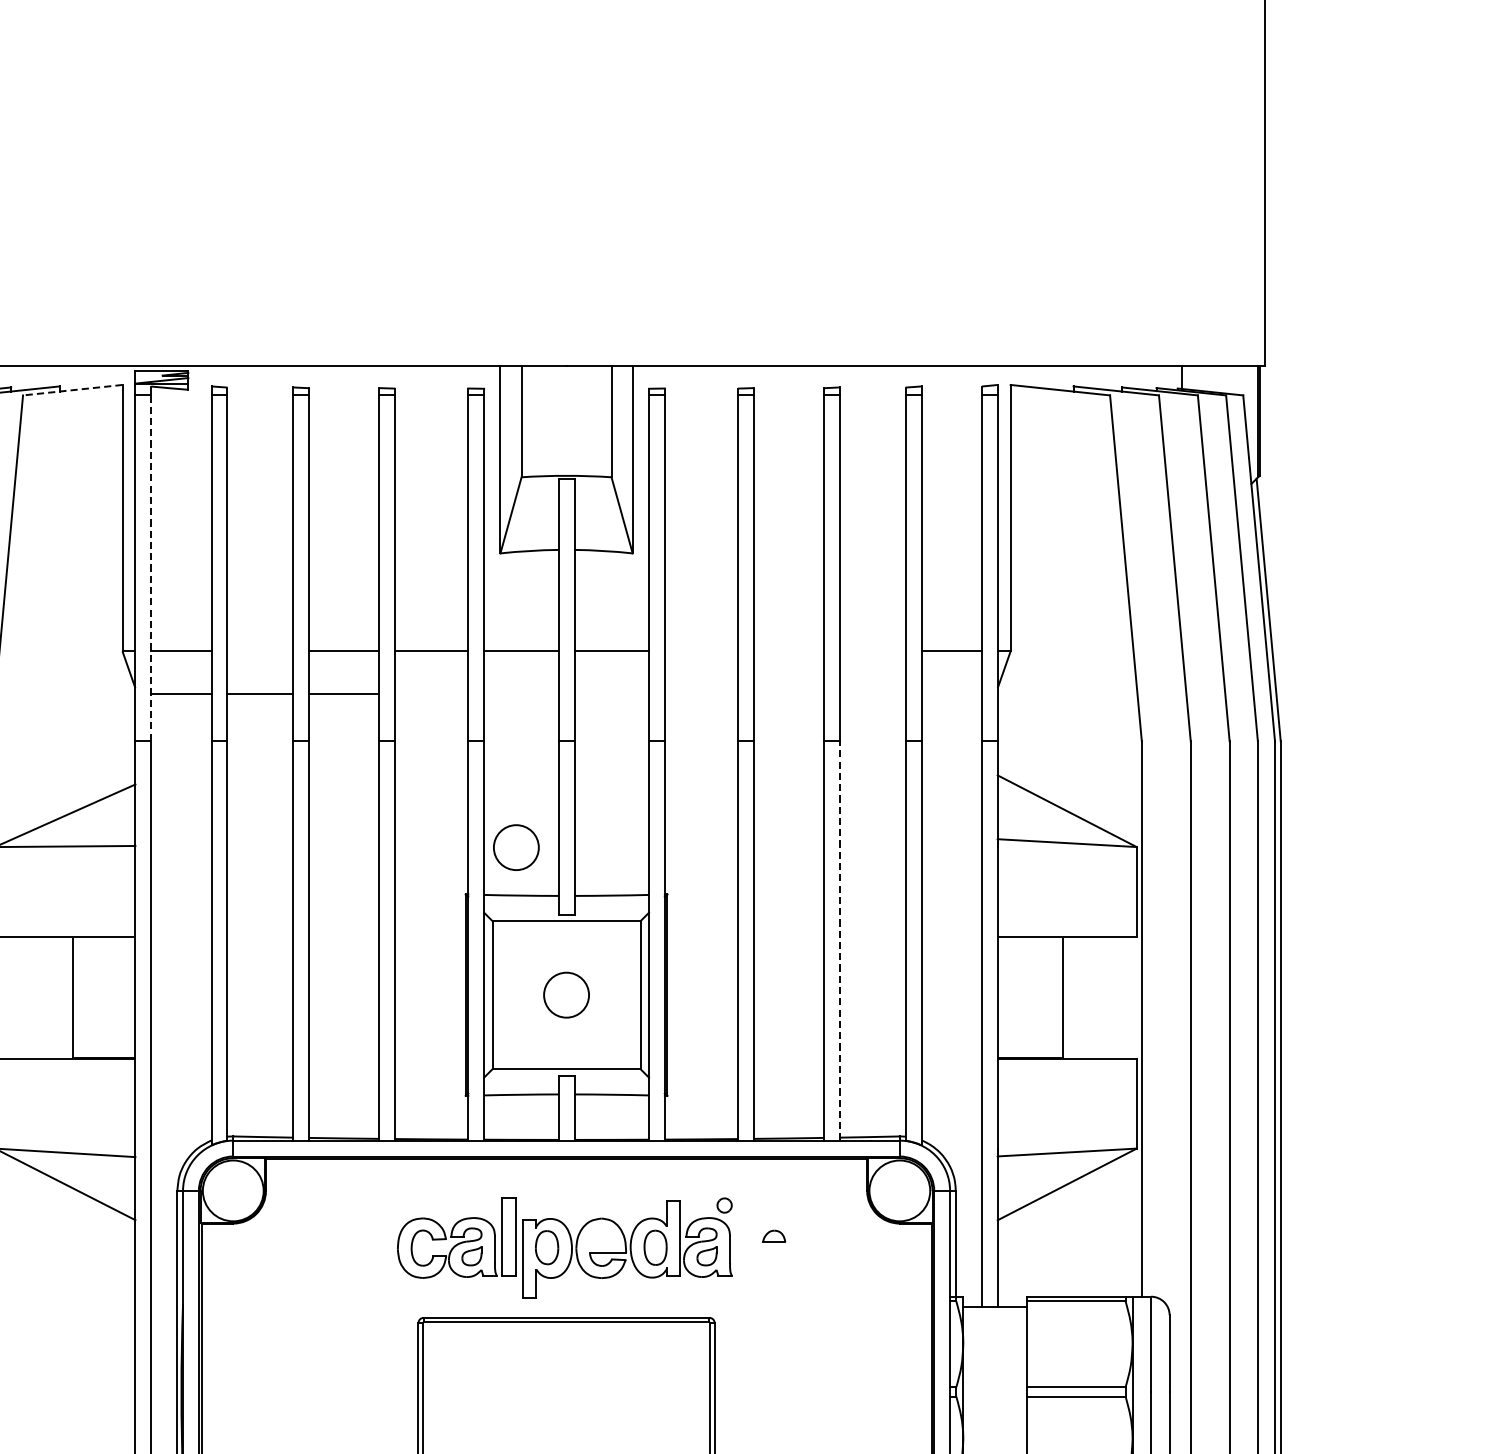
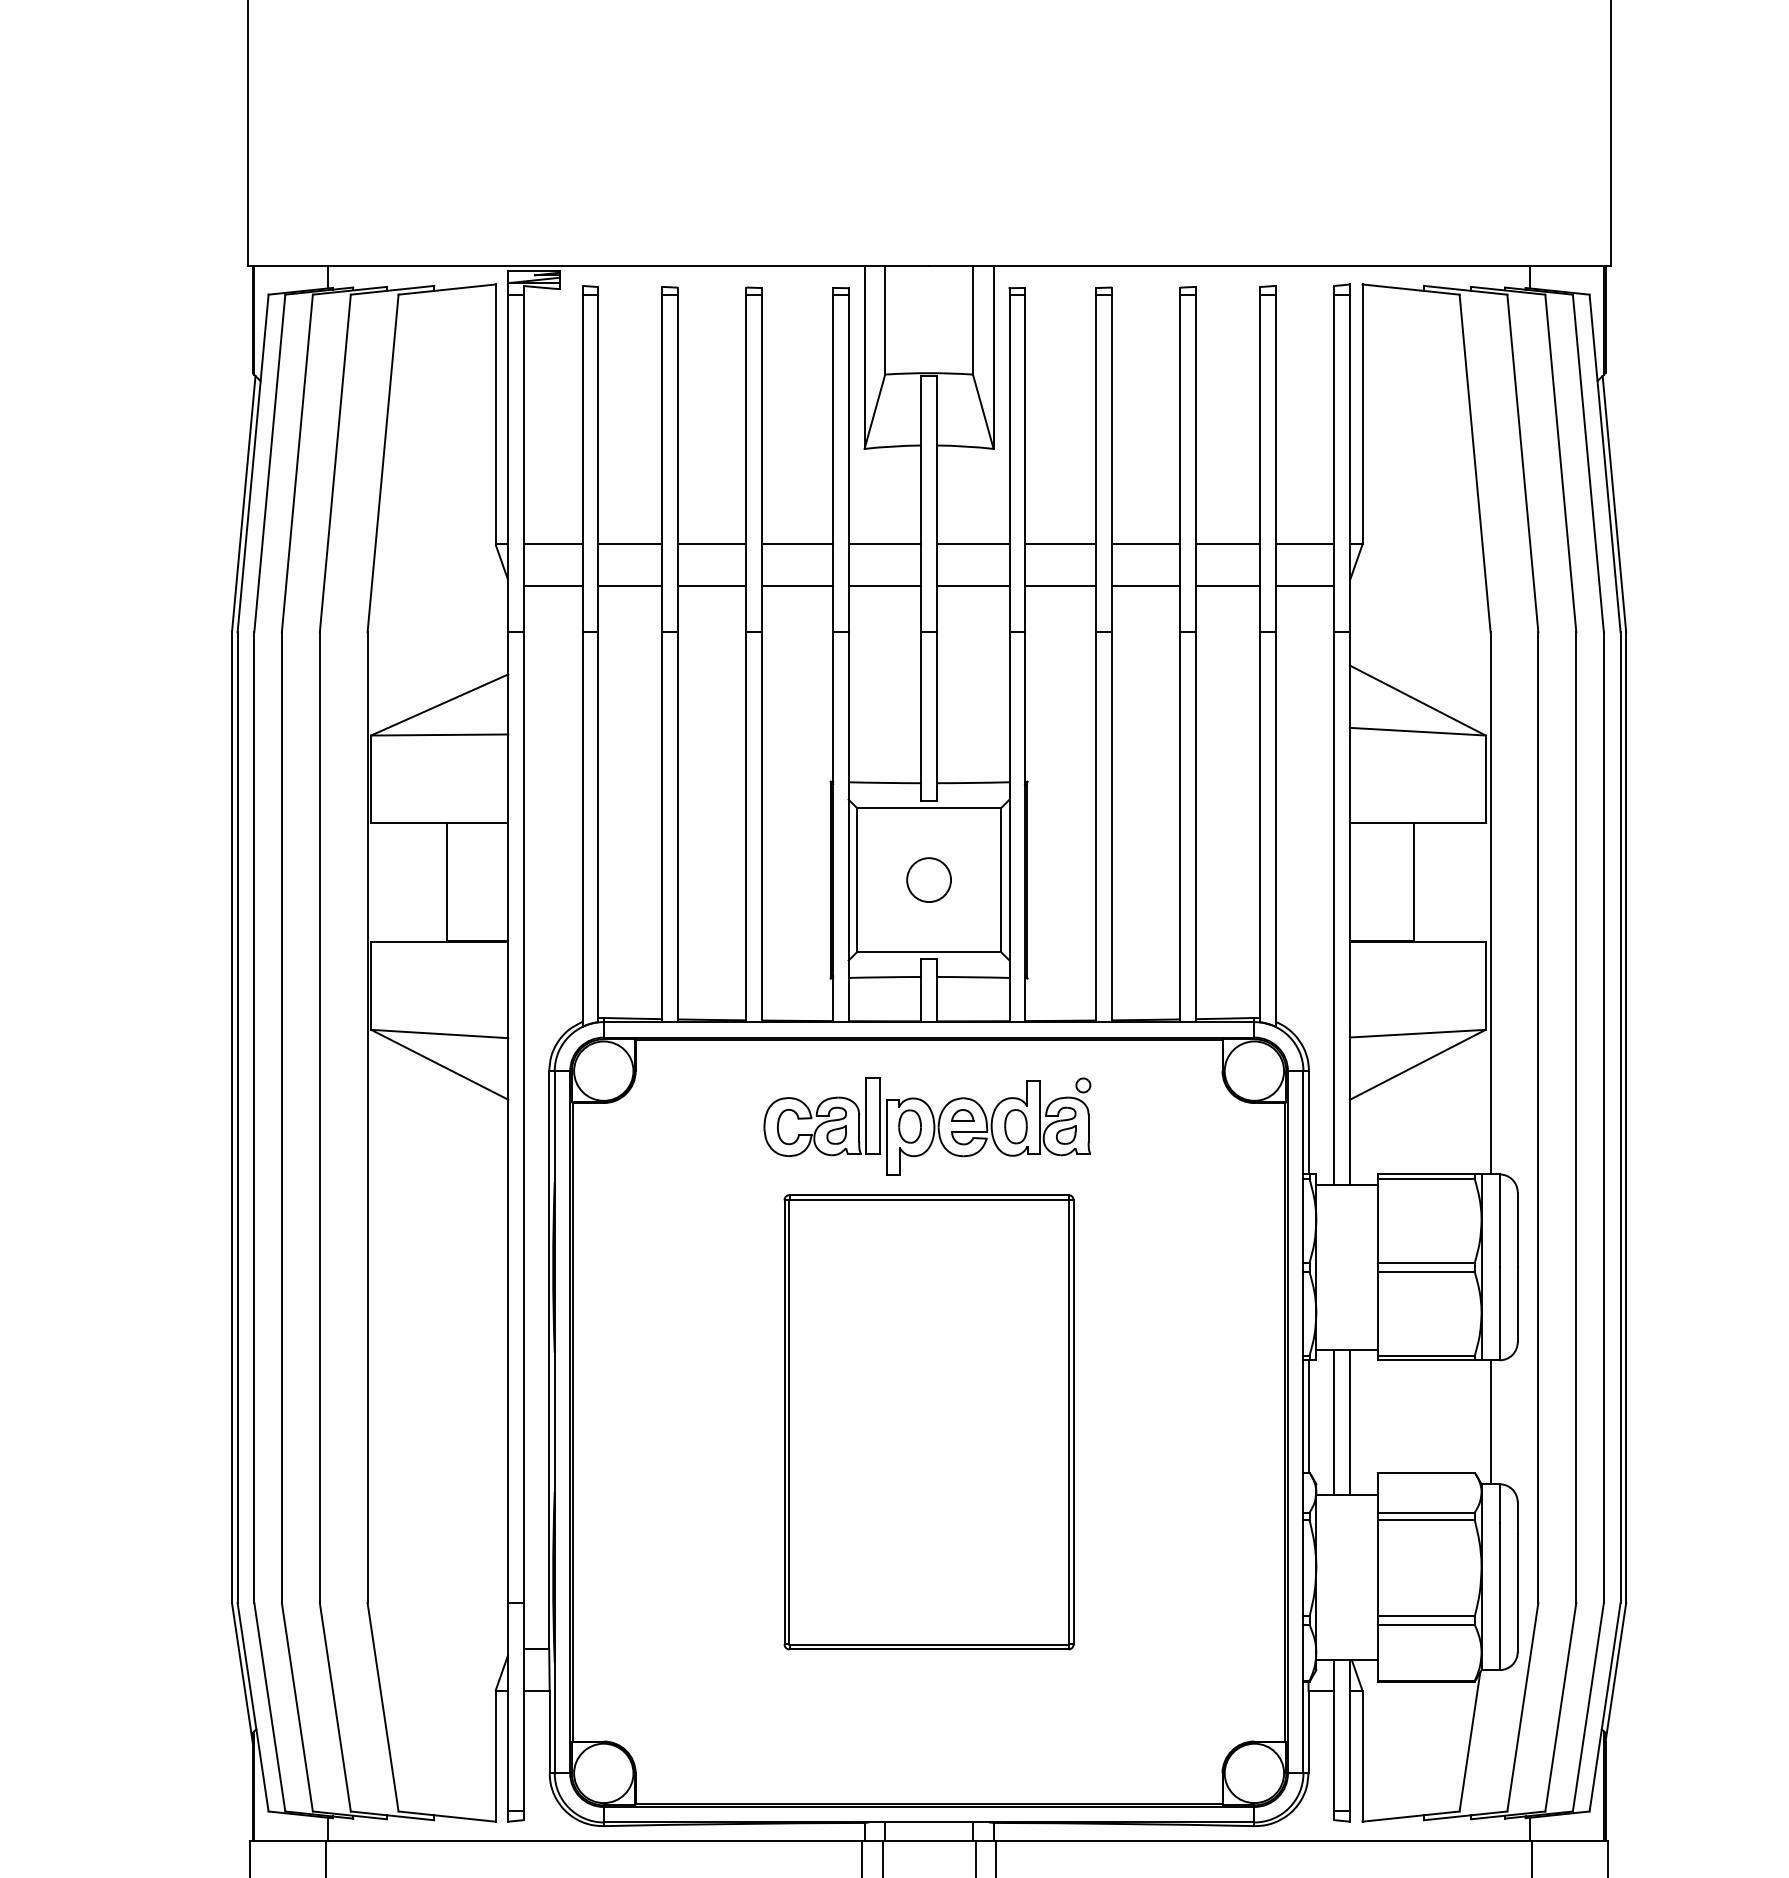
line: (73, 390) -> (447, 289), dashed -> solid
line: (151, 568) -> (523, 463), dashed -> solid
line: (260, 651) -> (630, 544), added
line: (701, 651) -> (1060, 544), added
line: (788, 651) -> (1145, 544), added
line: (872, 651) -> (1227, 544), added
line: (431, 693) -> (797, 585), added
line: (520, 693) -> (884, 585), added
line: (611, 693) -> (972, 585), added
line: (701, 693) -> (1060, 585), added
line: (788, 693) -> (1145, 585), added
line: (872, 693) -> (1227, 585), added
line: (951, 693) -> (1304, 585), added
circle: (515, 847) -> (879, 735), removed
line: (839, 941) -> (1195, 827), dashed -> solid
part: (773, 1236) -> (962, 1115), moved

